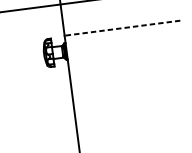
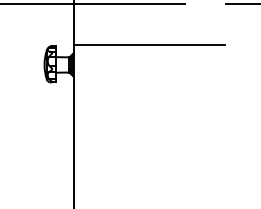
line: (122, 28) -> (149, 44), dashed -> solid

